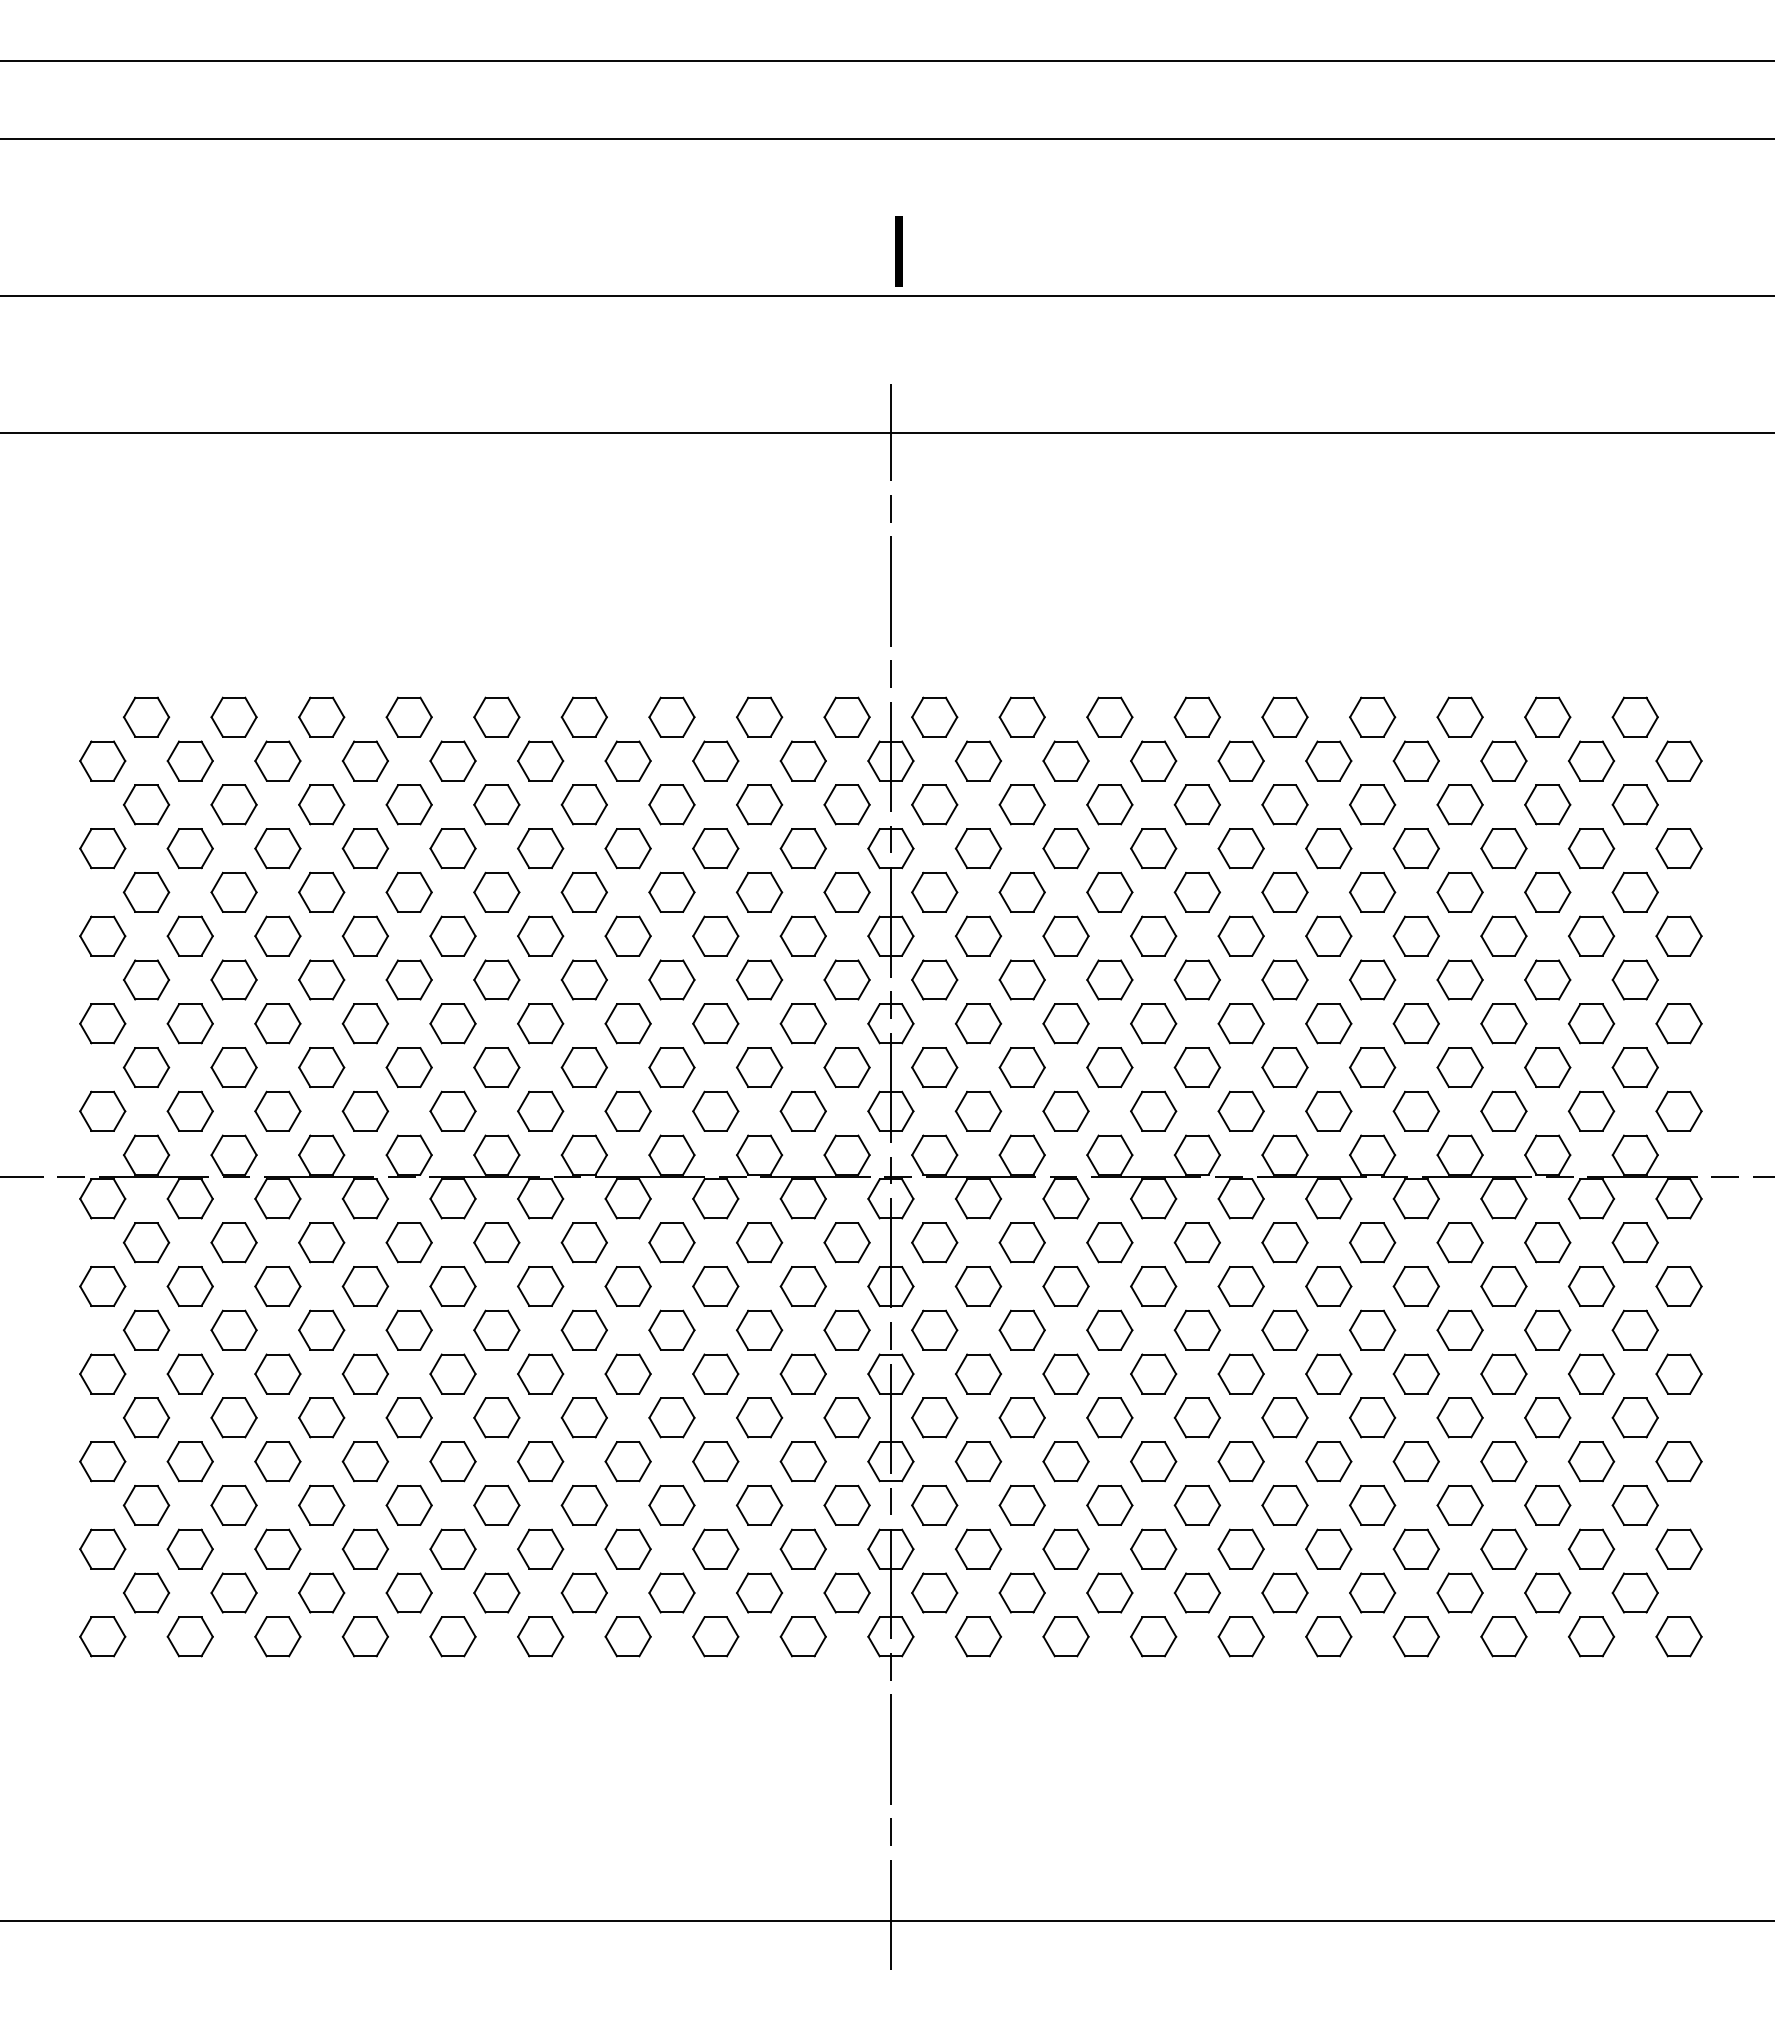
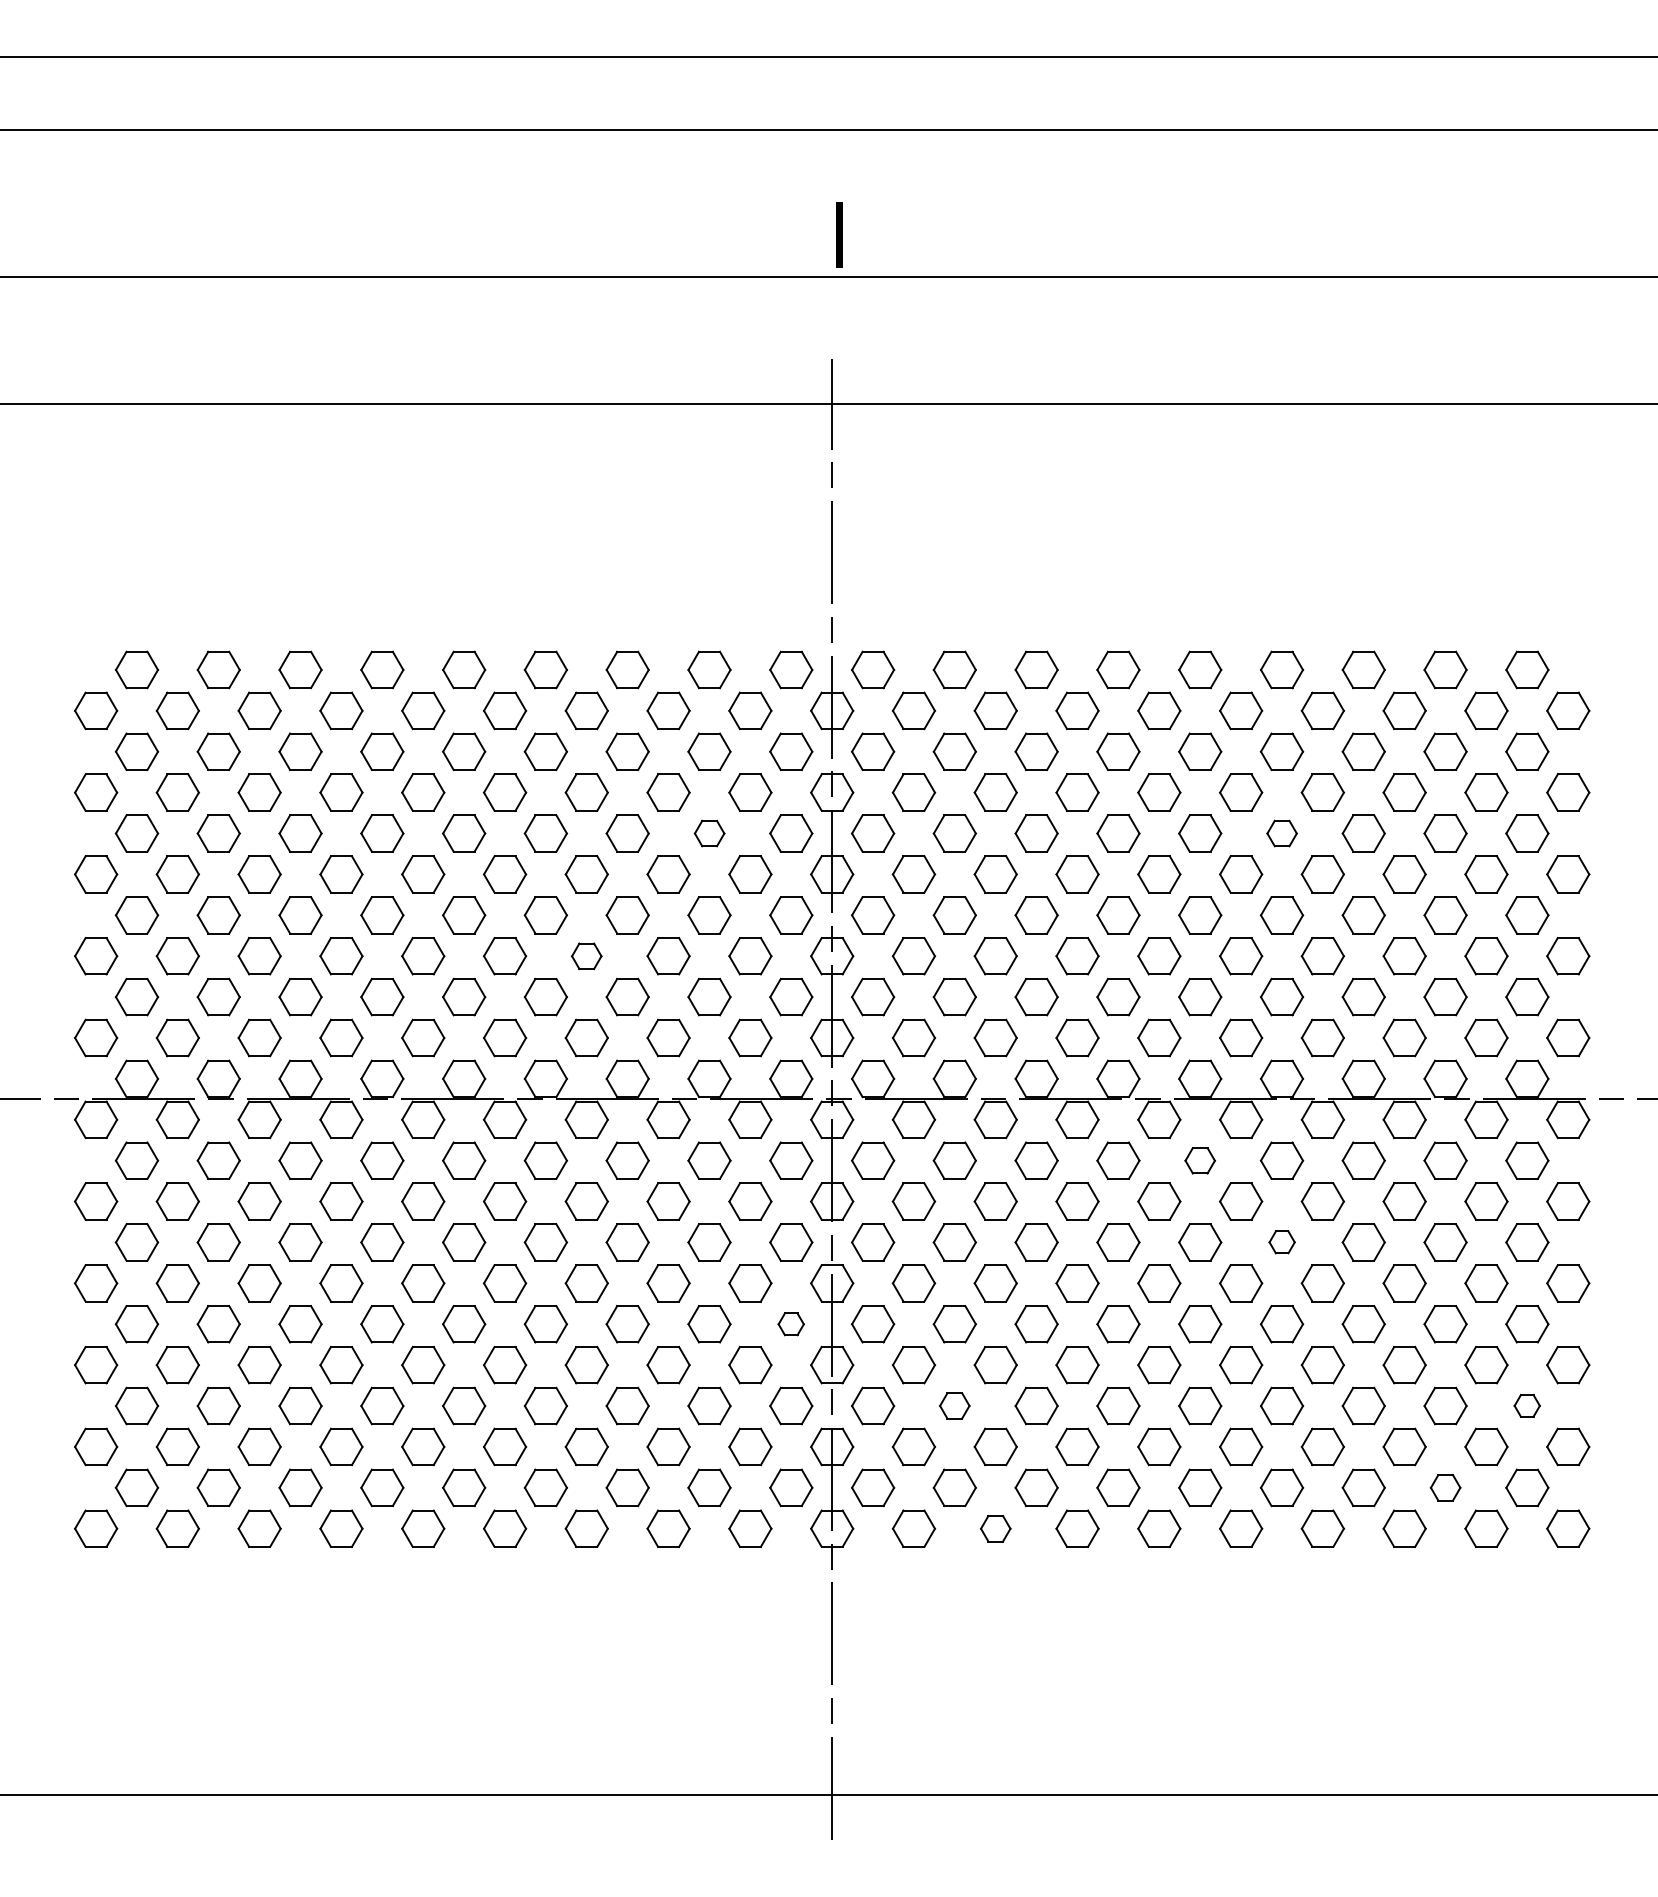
part: (759, 892) -> (709, 833), size x0.7
part: (1372, 892) -> (1281, 833), size x0.7
part: (627, 1023) -> (586, 955), size x0.7
part: (1284, 1242) -> (1199, 1160), size x0.7
part: (1372, 1329) -> (1281, 1241), size x0.6
part: (846, 1417) -> (790, 1323), size x0.6
part: (1021, 1504) -> (954, 1405), size x0.7
part: (1634, 1504) -> (1526, 1405), size x0.6
part: (1547, 1592) -> (1445, 1487), size x0.7
part: (1065, 1636) -> (995, 1528), size x0.7

